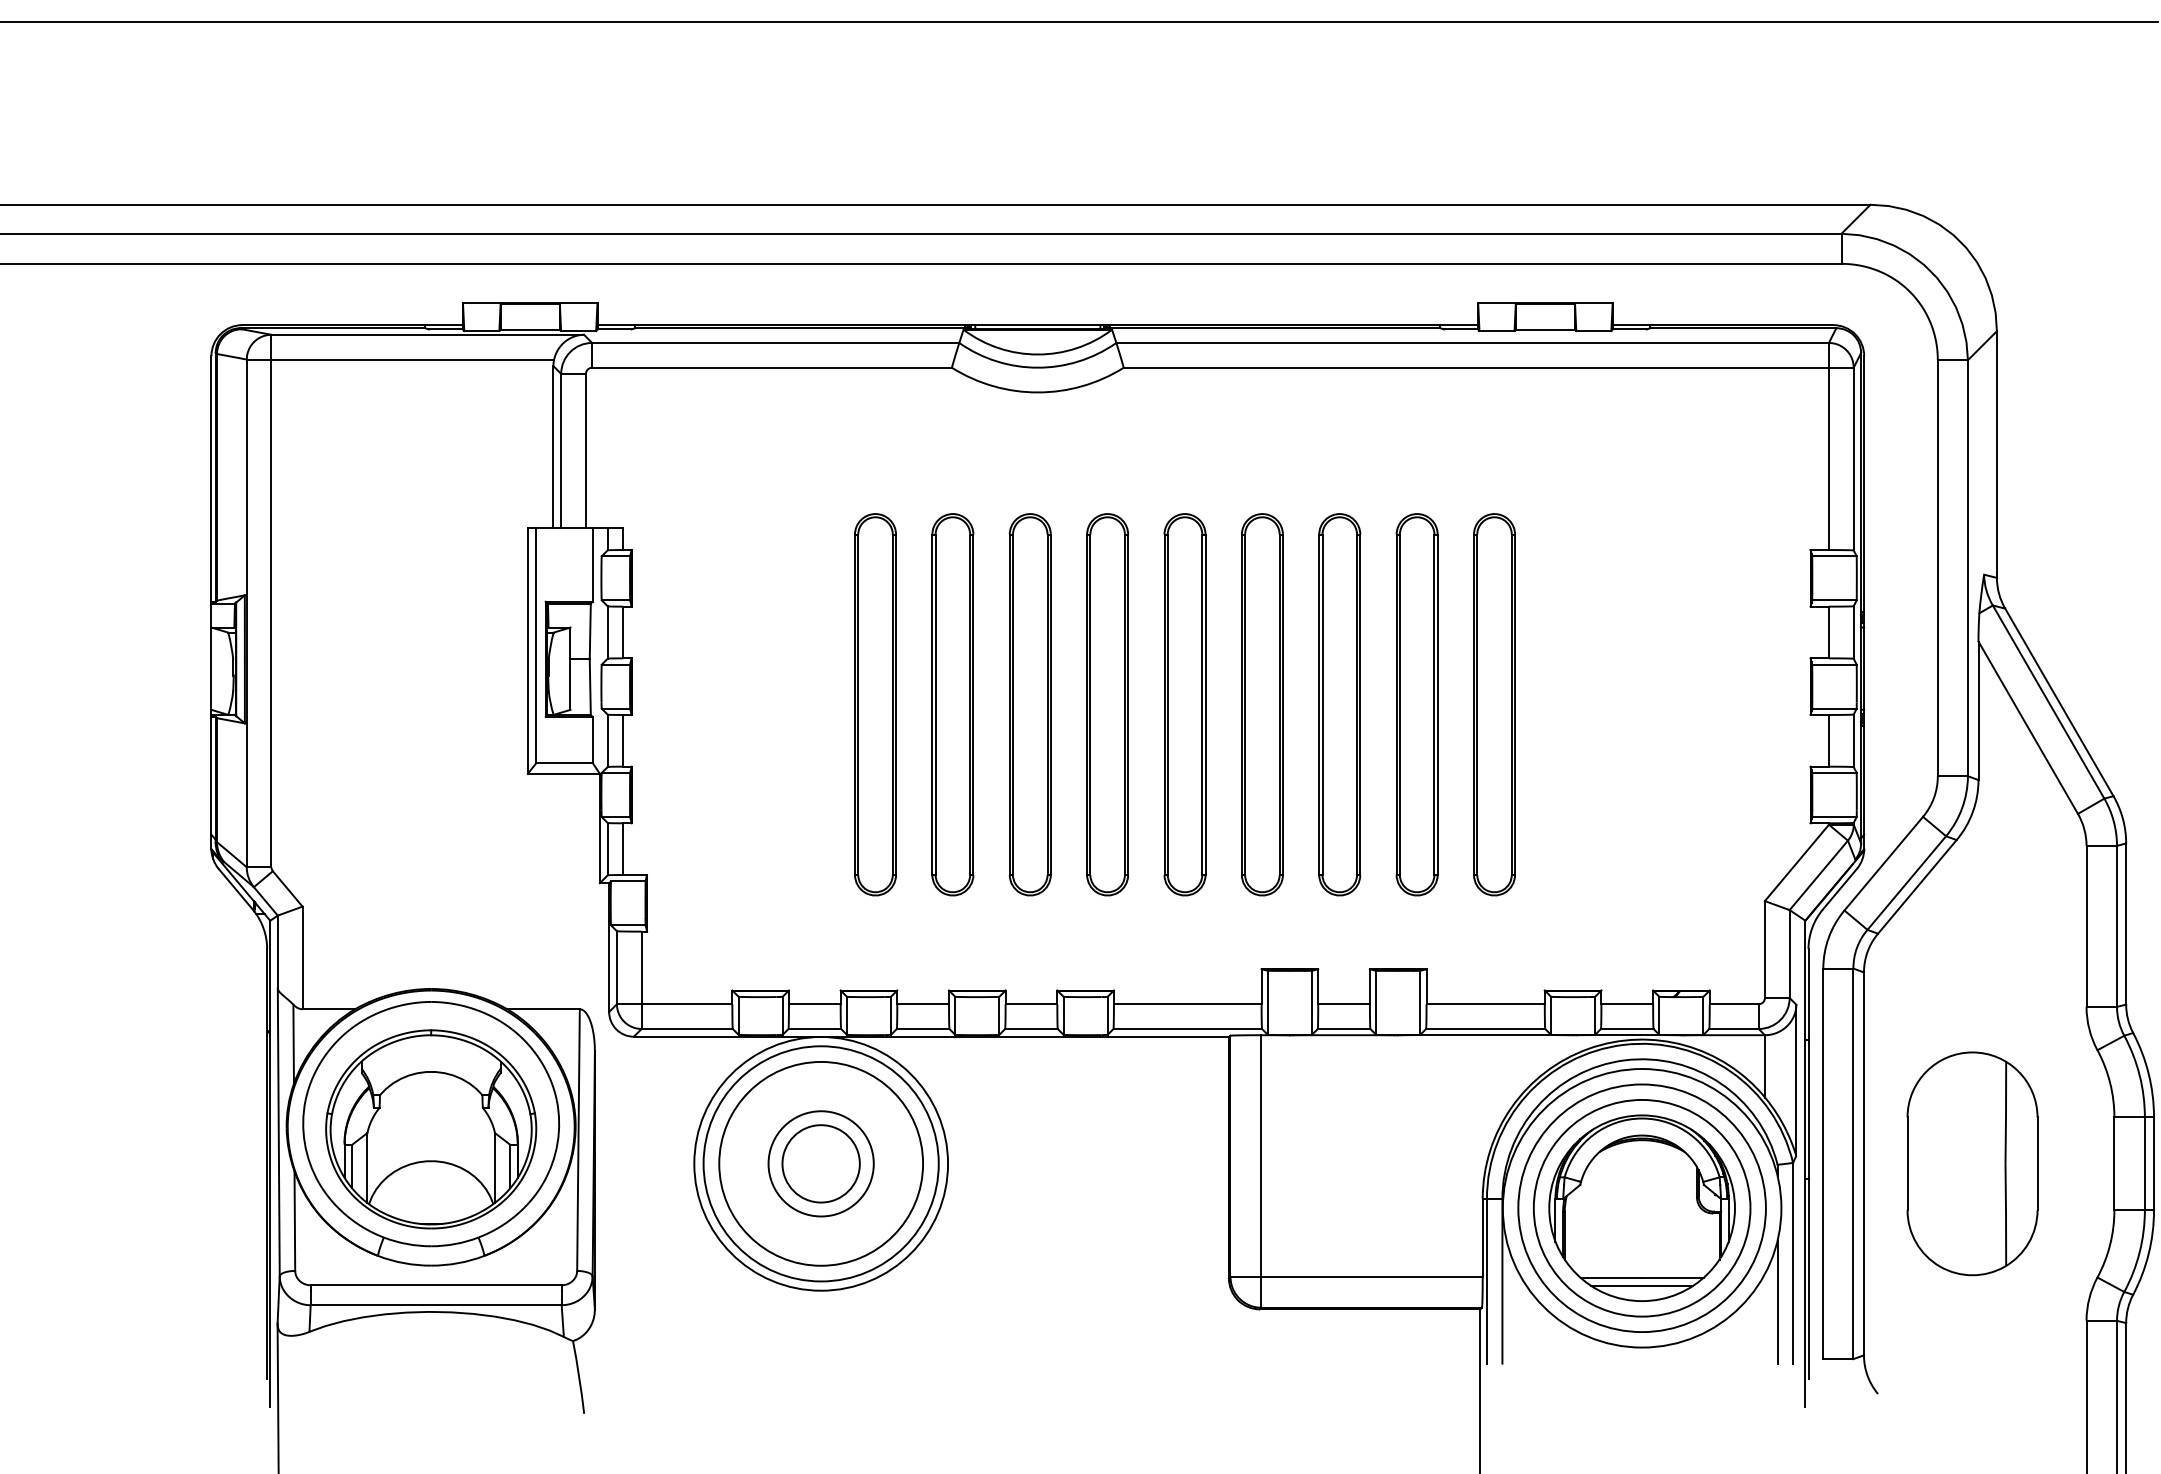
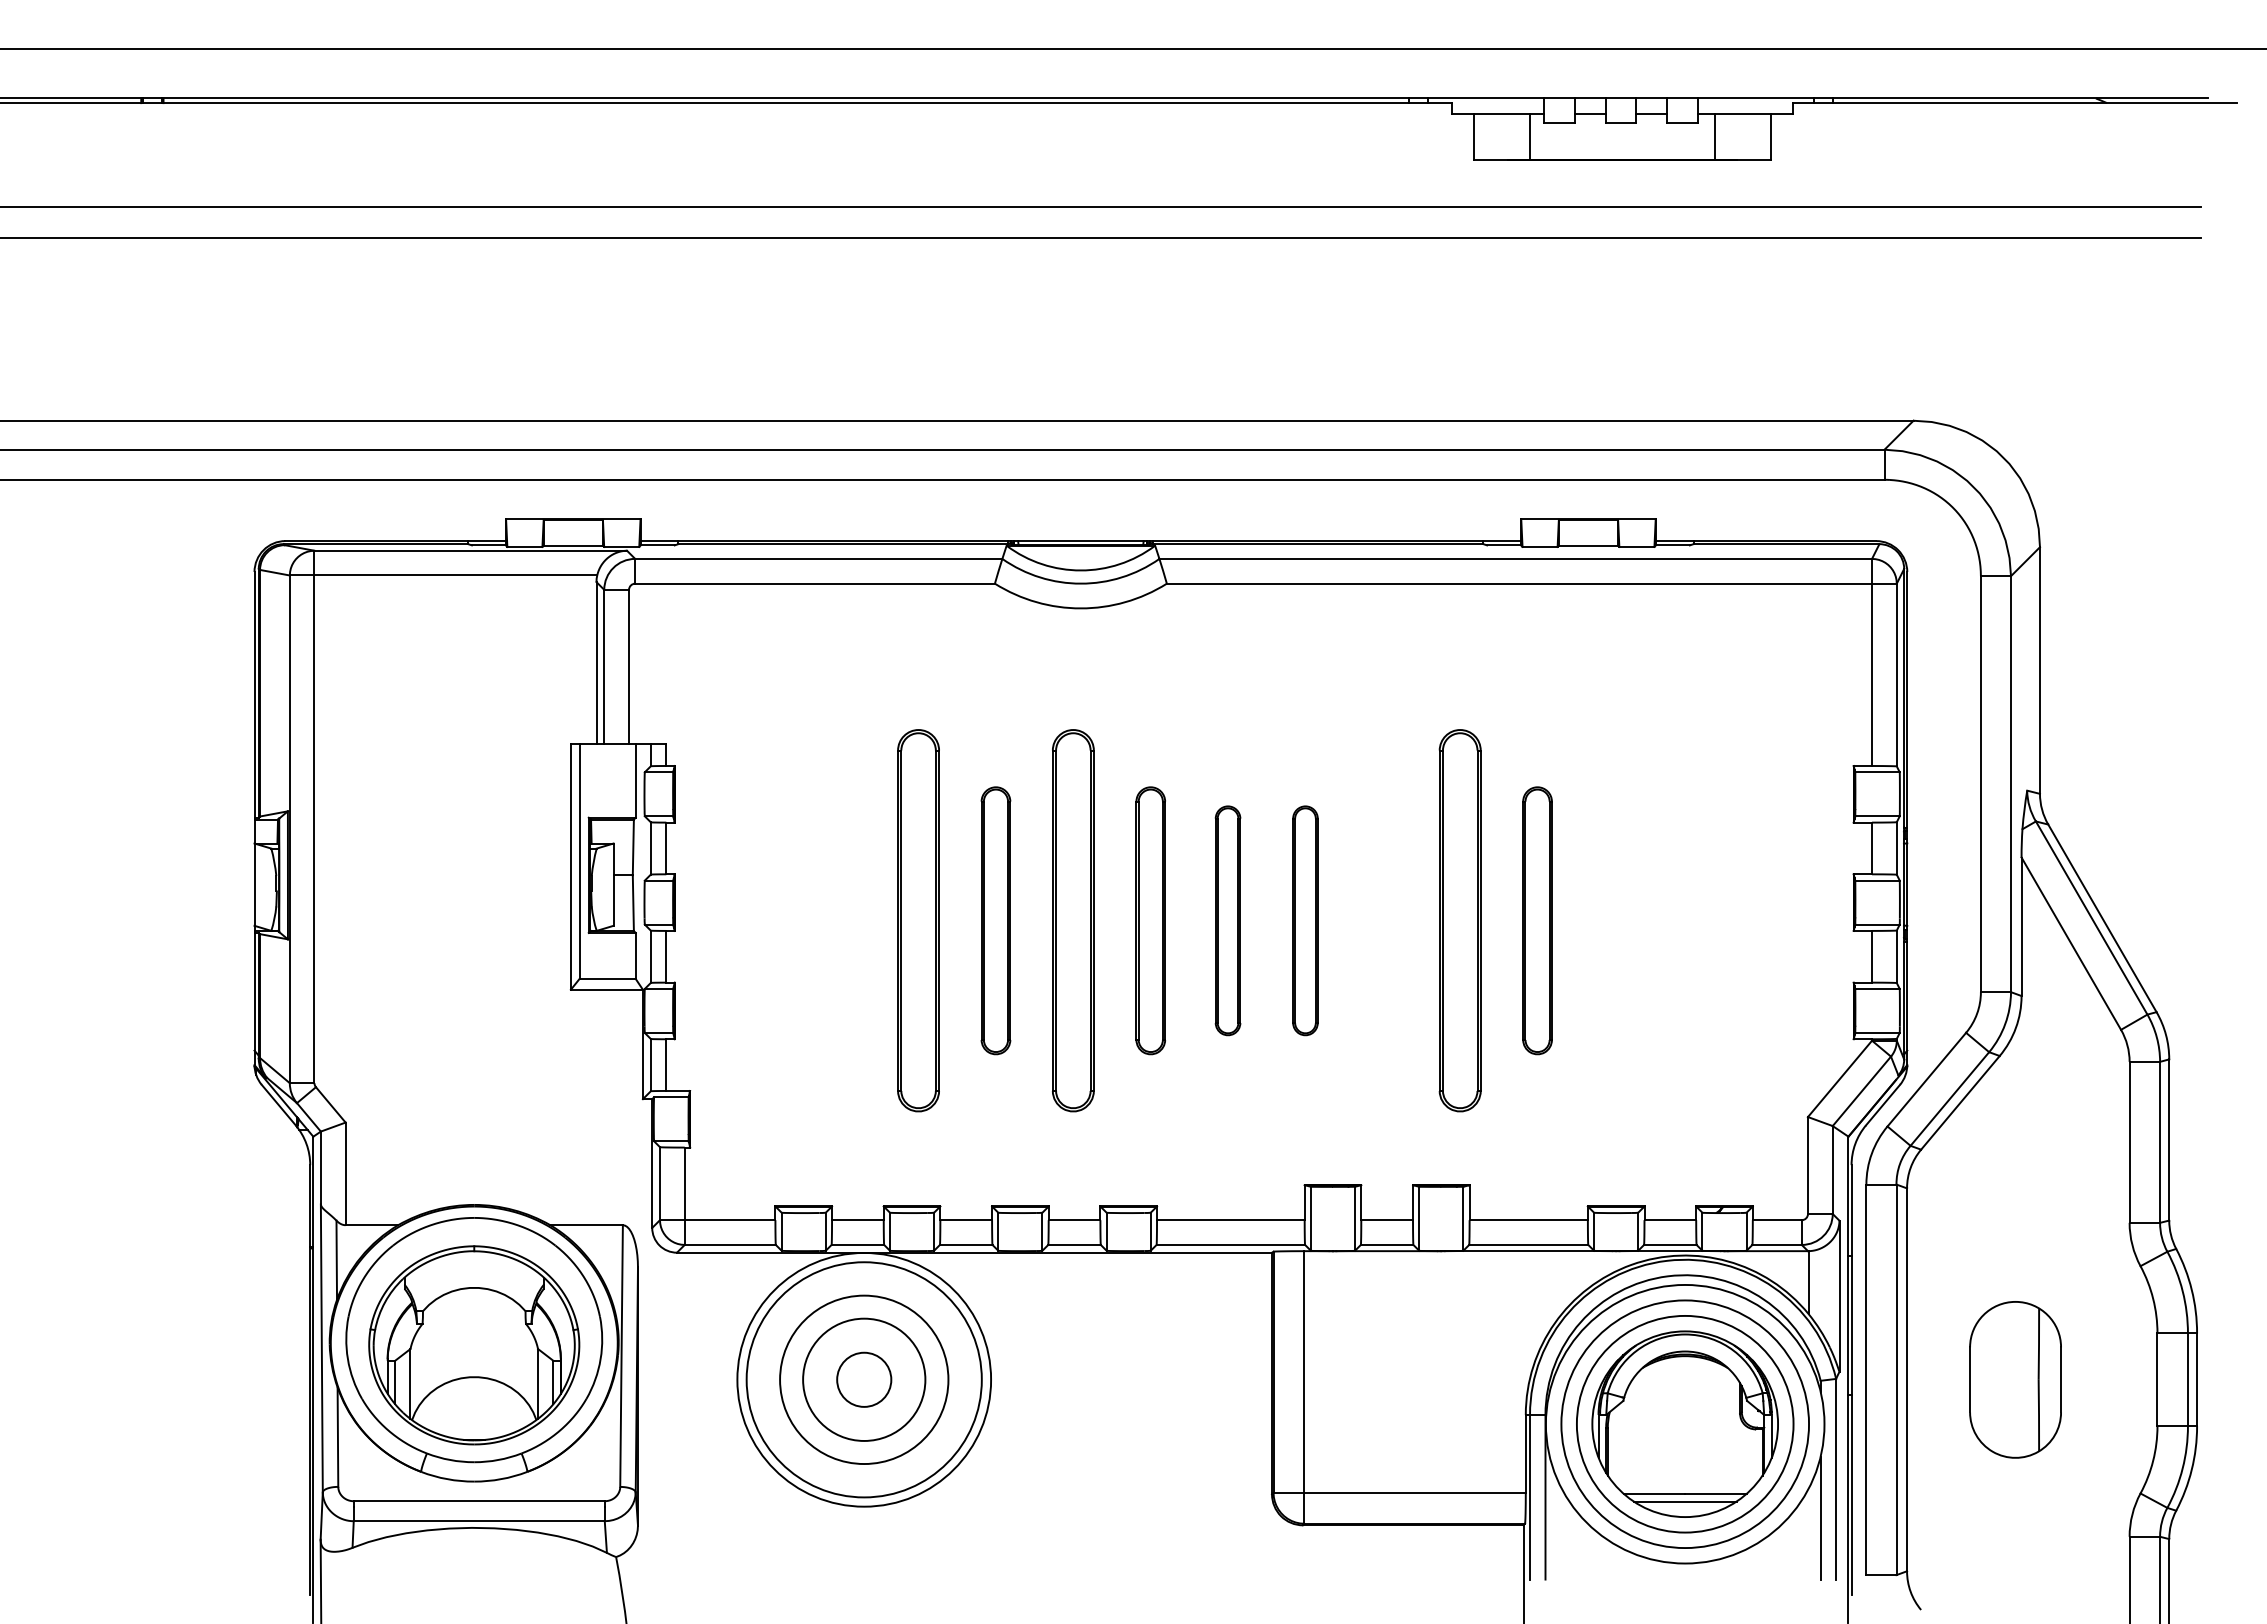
part: (952, 704) -> (995, 920), size x0.7
part: (1107, 704) -> (1150, 920), size x0.7
part: (1184, 704) -> (1227, 920), size x0.6
part: (1262, 704) -> (1305, 920), size x0.6
part: (1339, 704) -> (1382, 920), removed
part: (1494, 704) -> (1537, 920), size x0.7
circle: (820, 1163) -> (863, 1379), size x0.7
circle: (820, 1163) -> (863, 1379), size x1.6
circle: (821, 1163) -> (864, 1379), size x0.6
part: (1972, 1163) -> (2015, 1379), size x0.7

